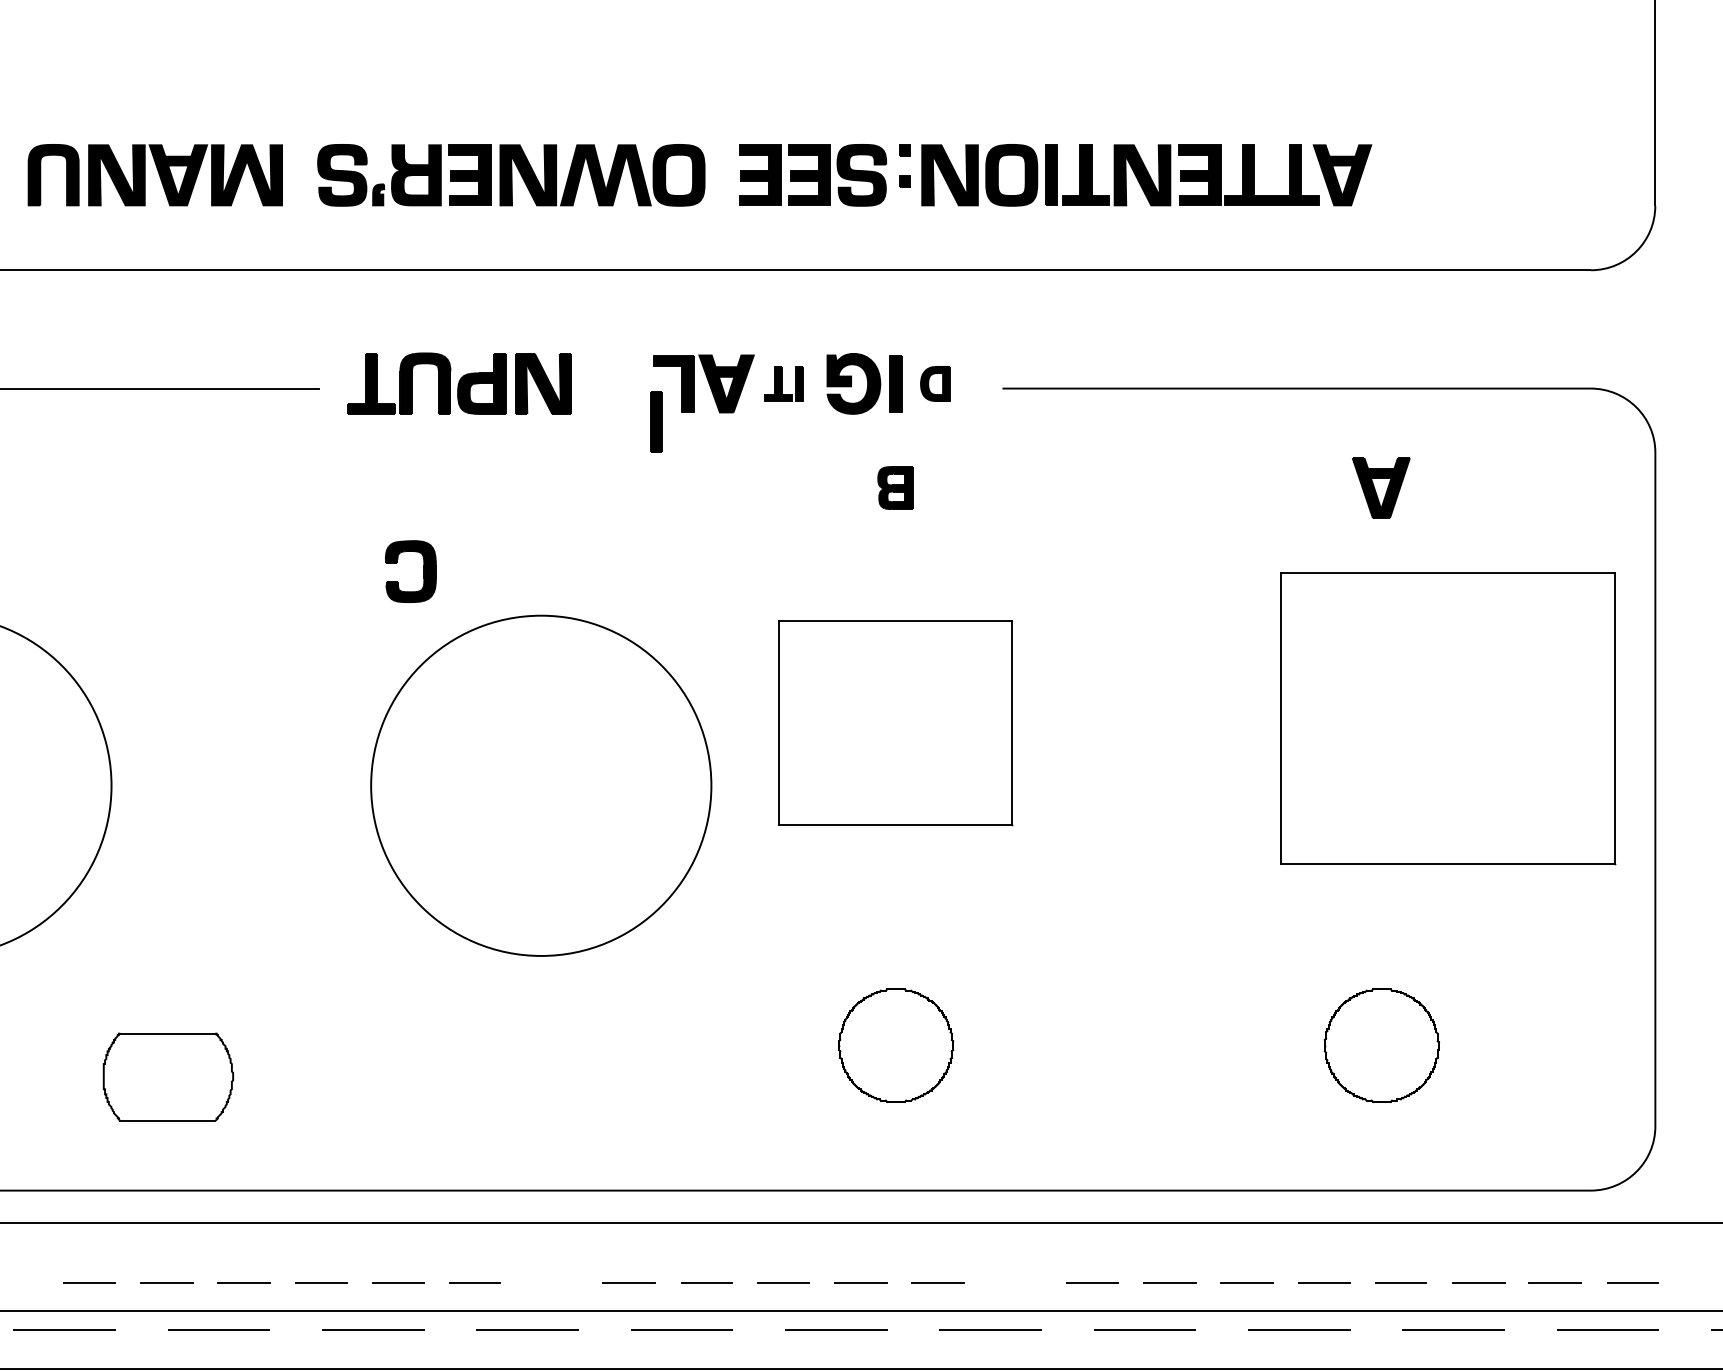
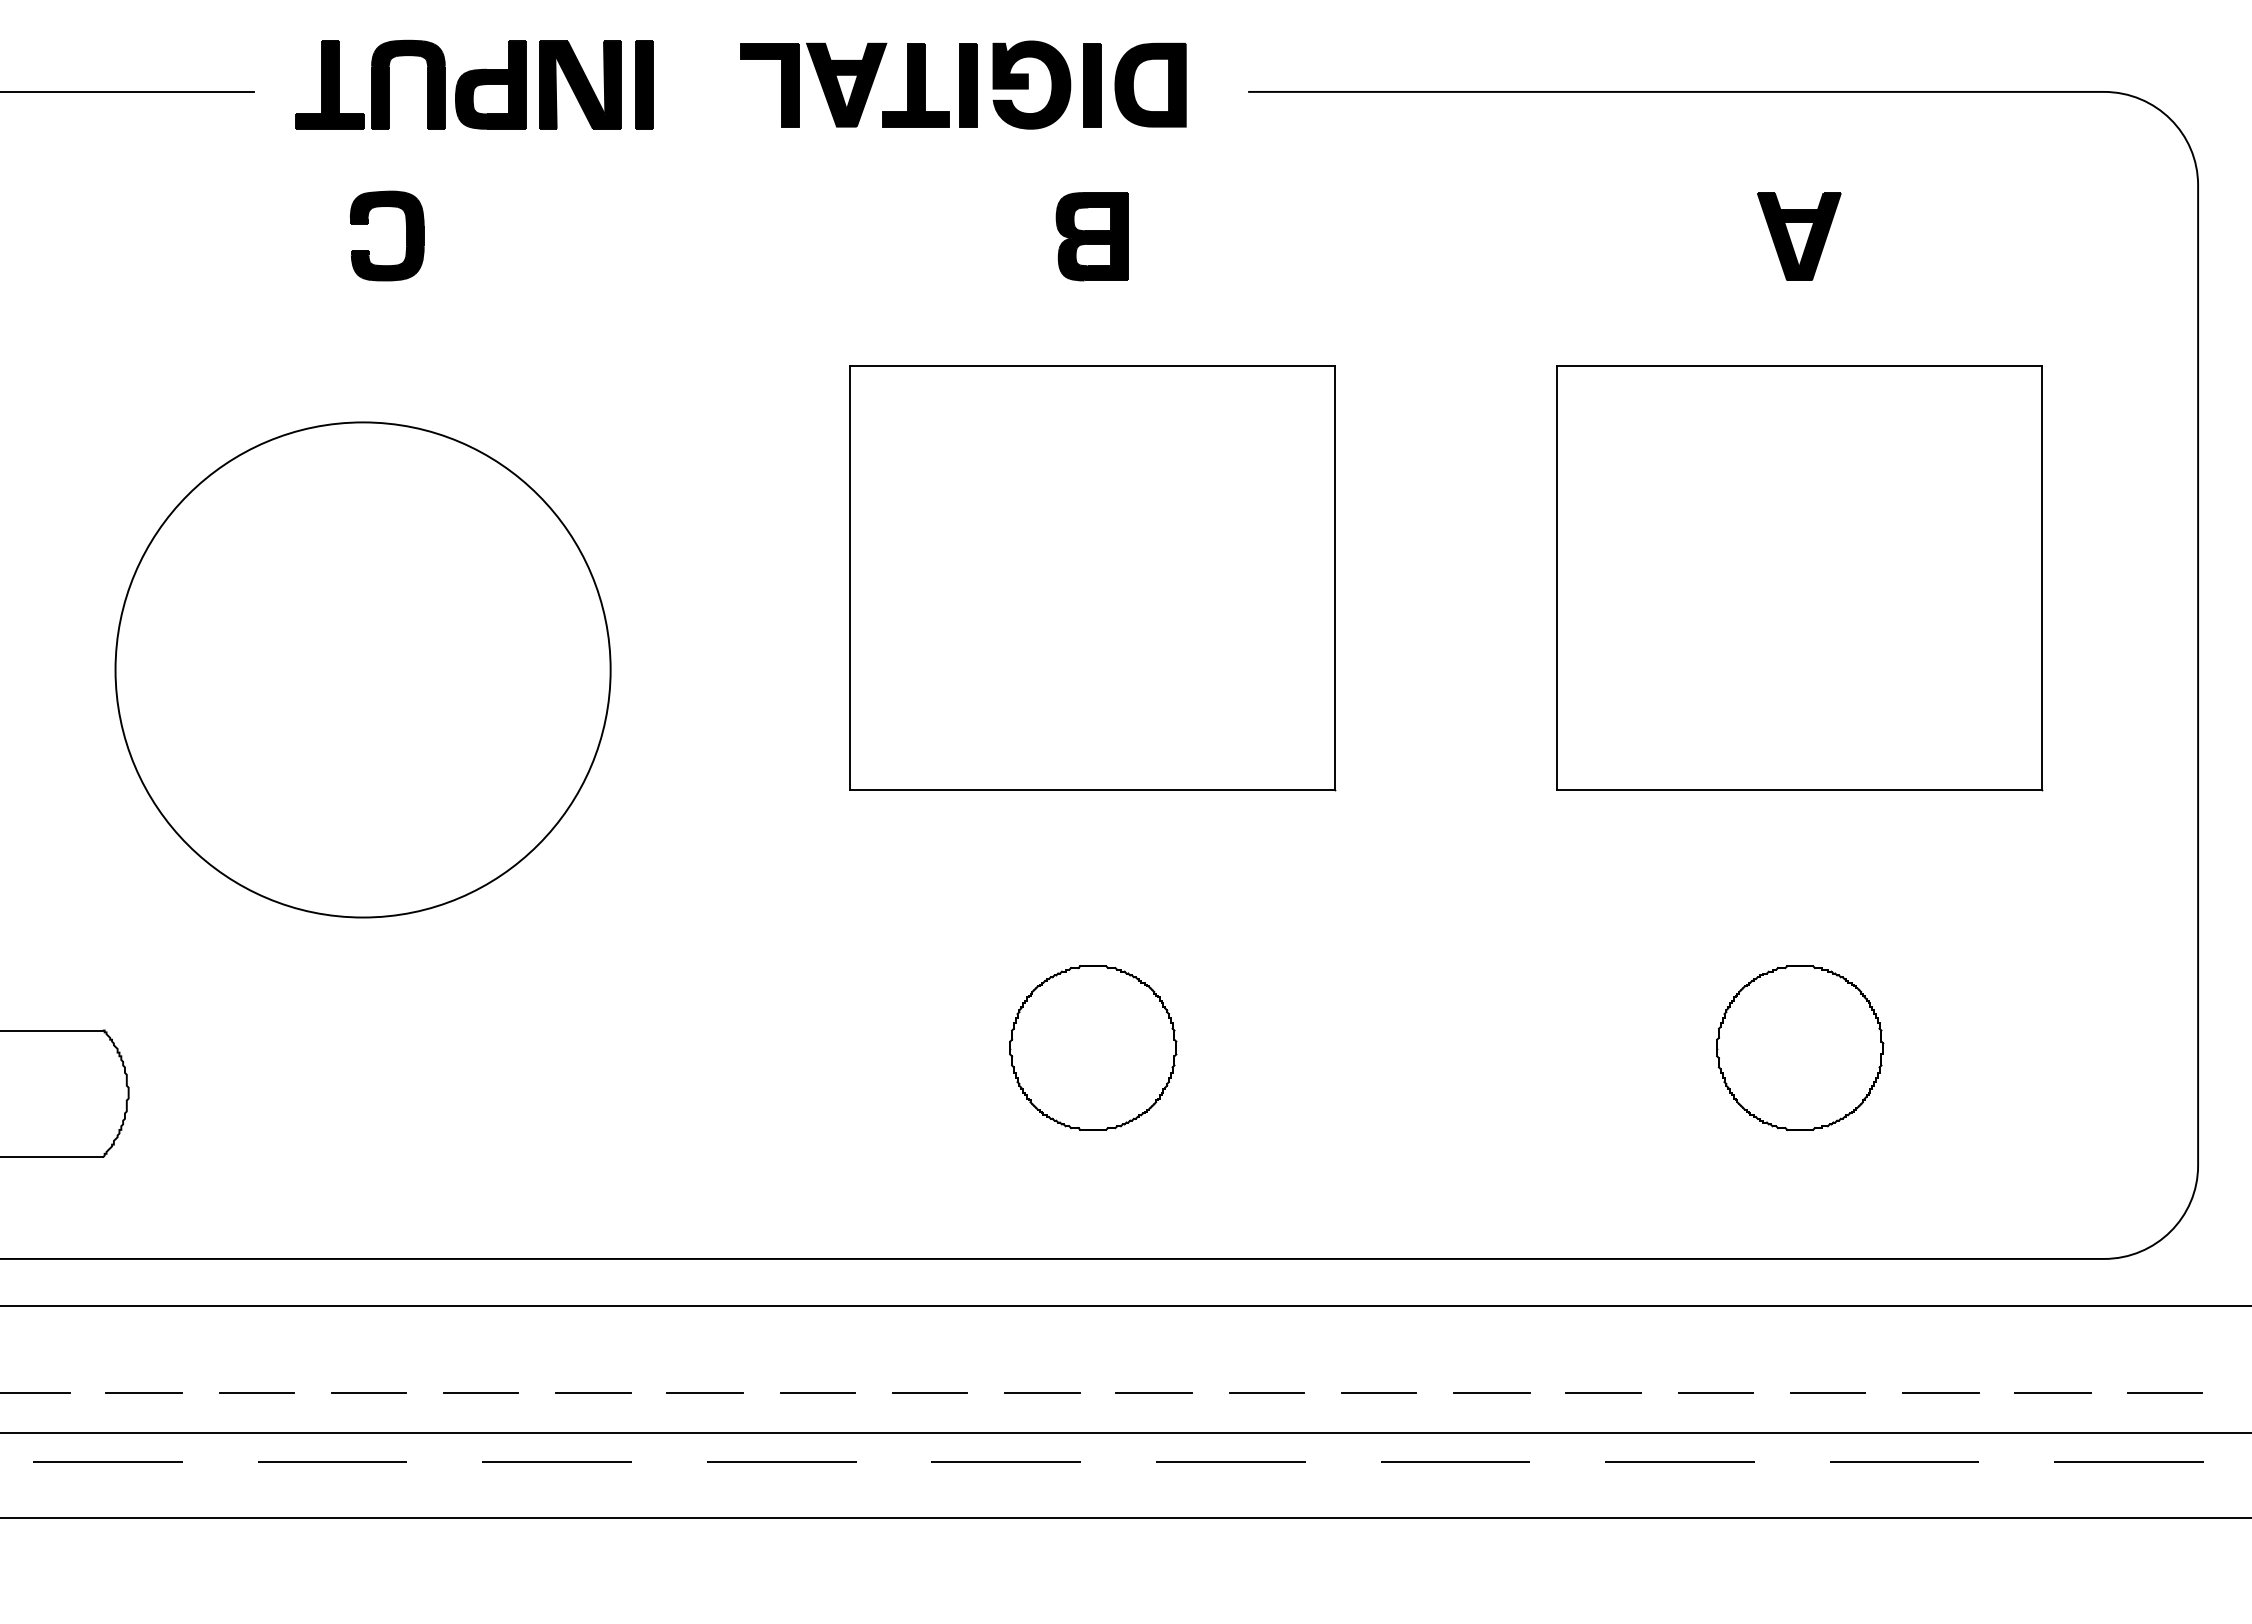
part: (783, 383) -> (929, 84), size x1.67
part: (935, 383) -> (1150, 84), size x1.67
part: (656, 421) -> (644, 84), moved
part: (895, 487) -> (1092, 235), size x1.43
part: (423, 571) -> (405, 235), moved
part: (1448, 718) -> (1799, 577), moved
part: (895, 722) -> (1092, 577), size x1.43
circle: (541, 785) -> (363, 669), moved
line: (552, 1282) -> (593, 1392), added
line: (1015, 1282) -> (1267, 1392), added

